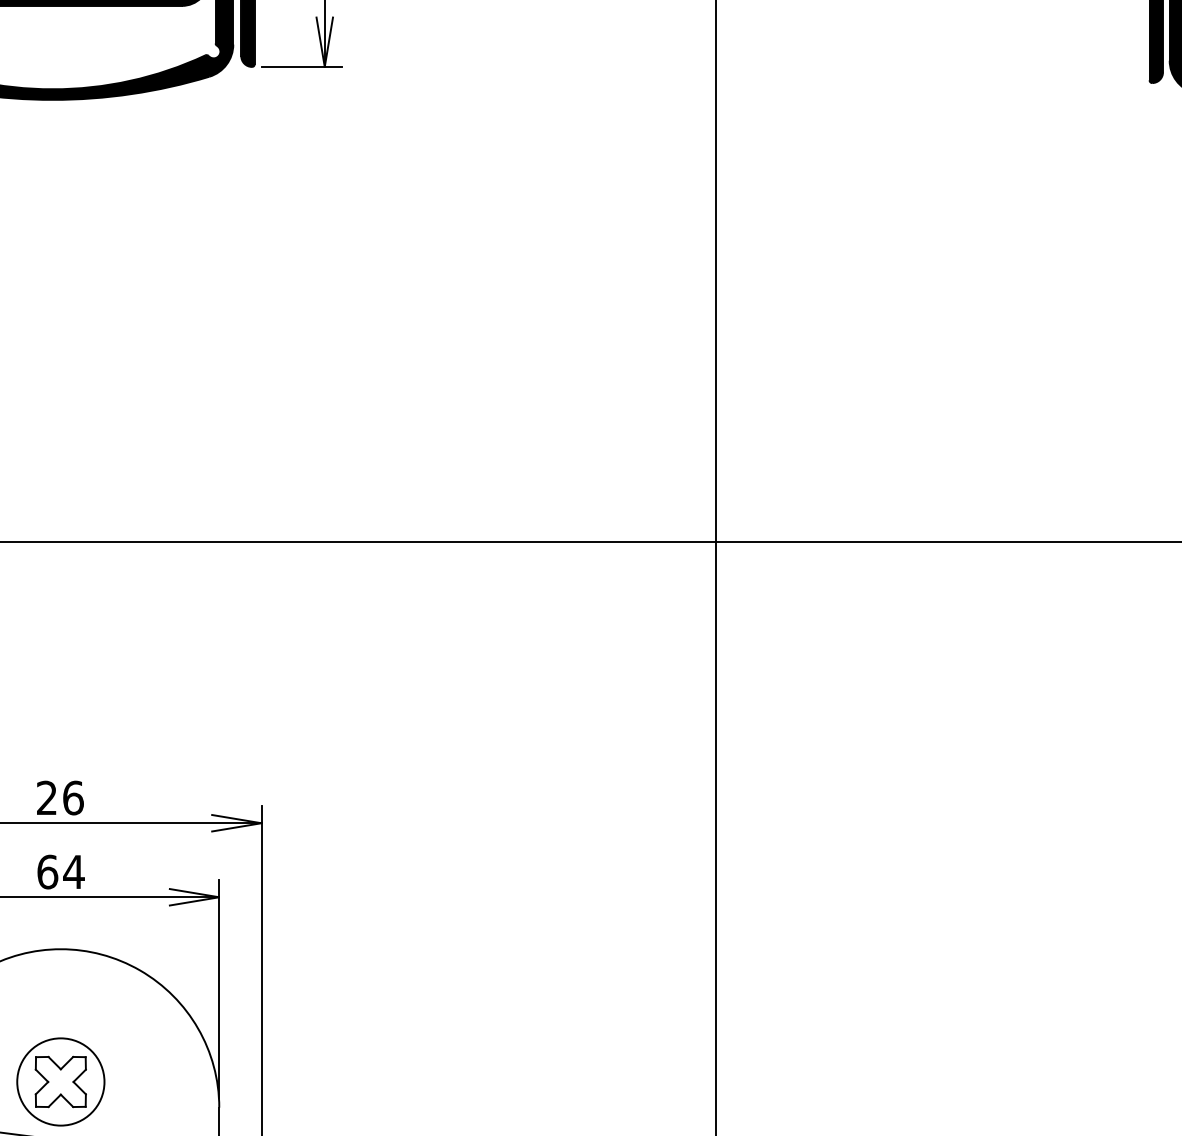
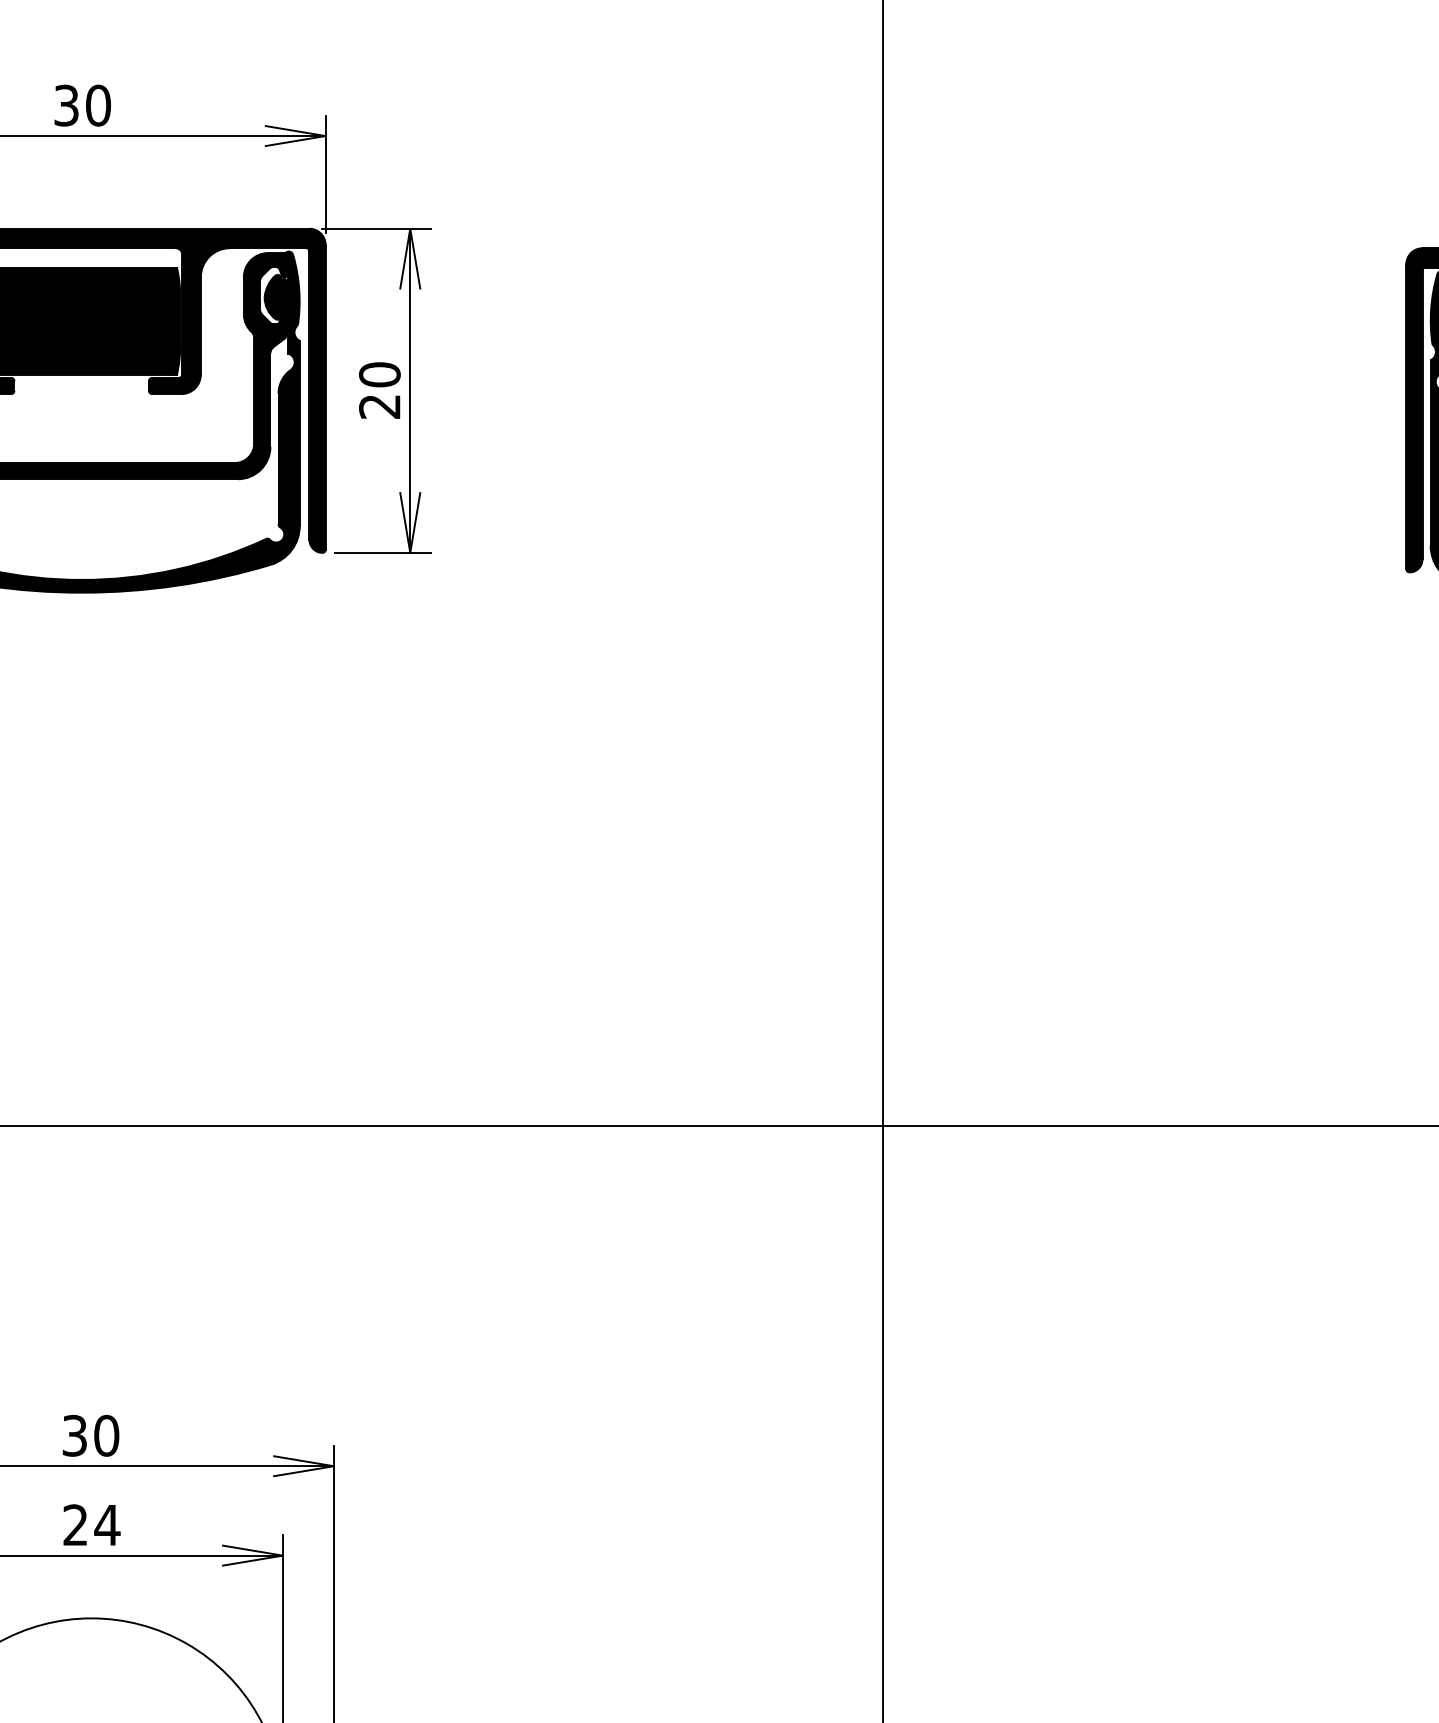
text: (59, 797) -> (90, 1435), 26 -> 30
text: (47, 872) -> (75, 1525), 64 -> 24

